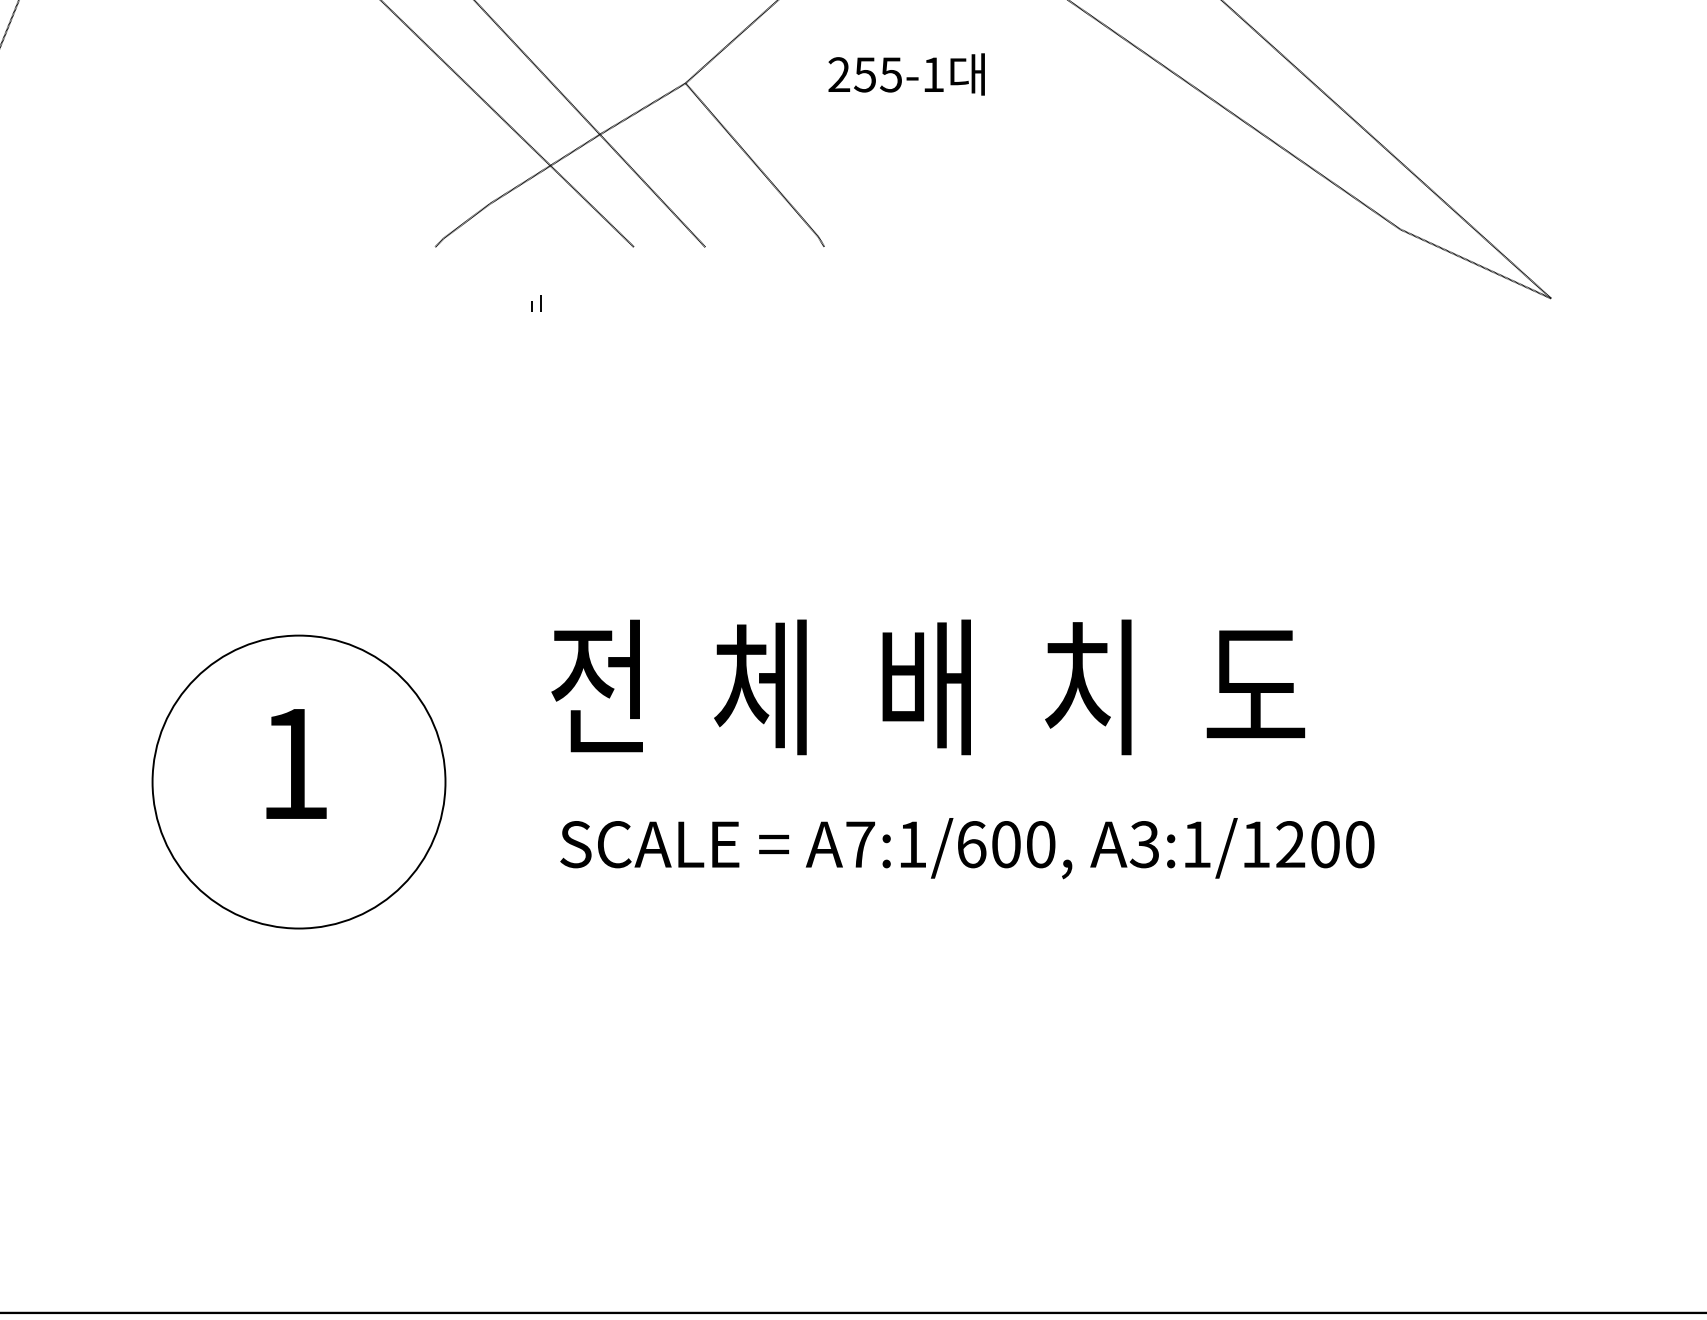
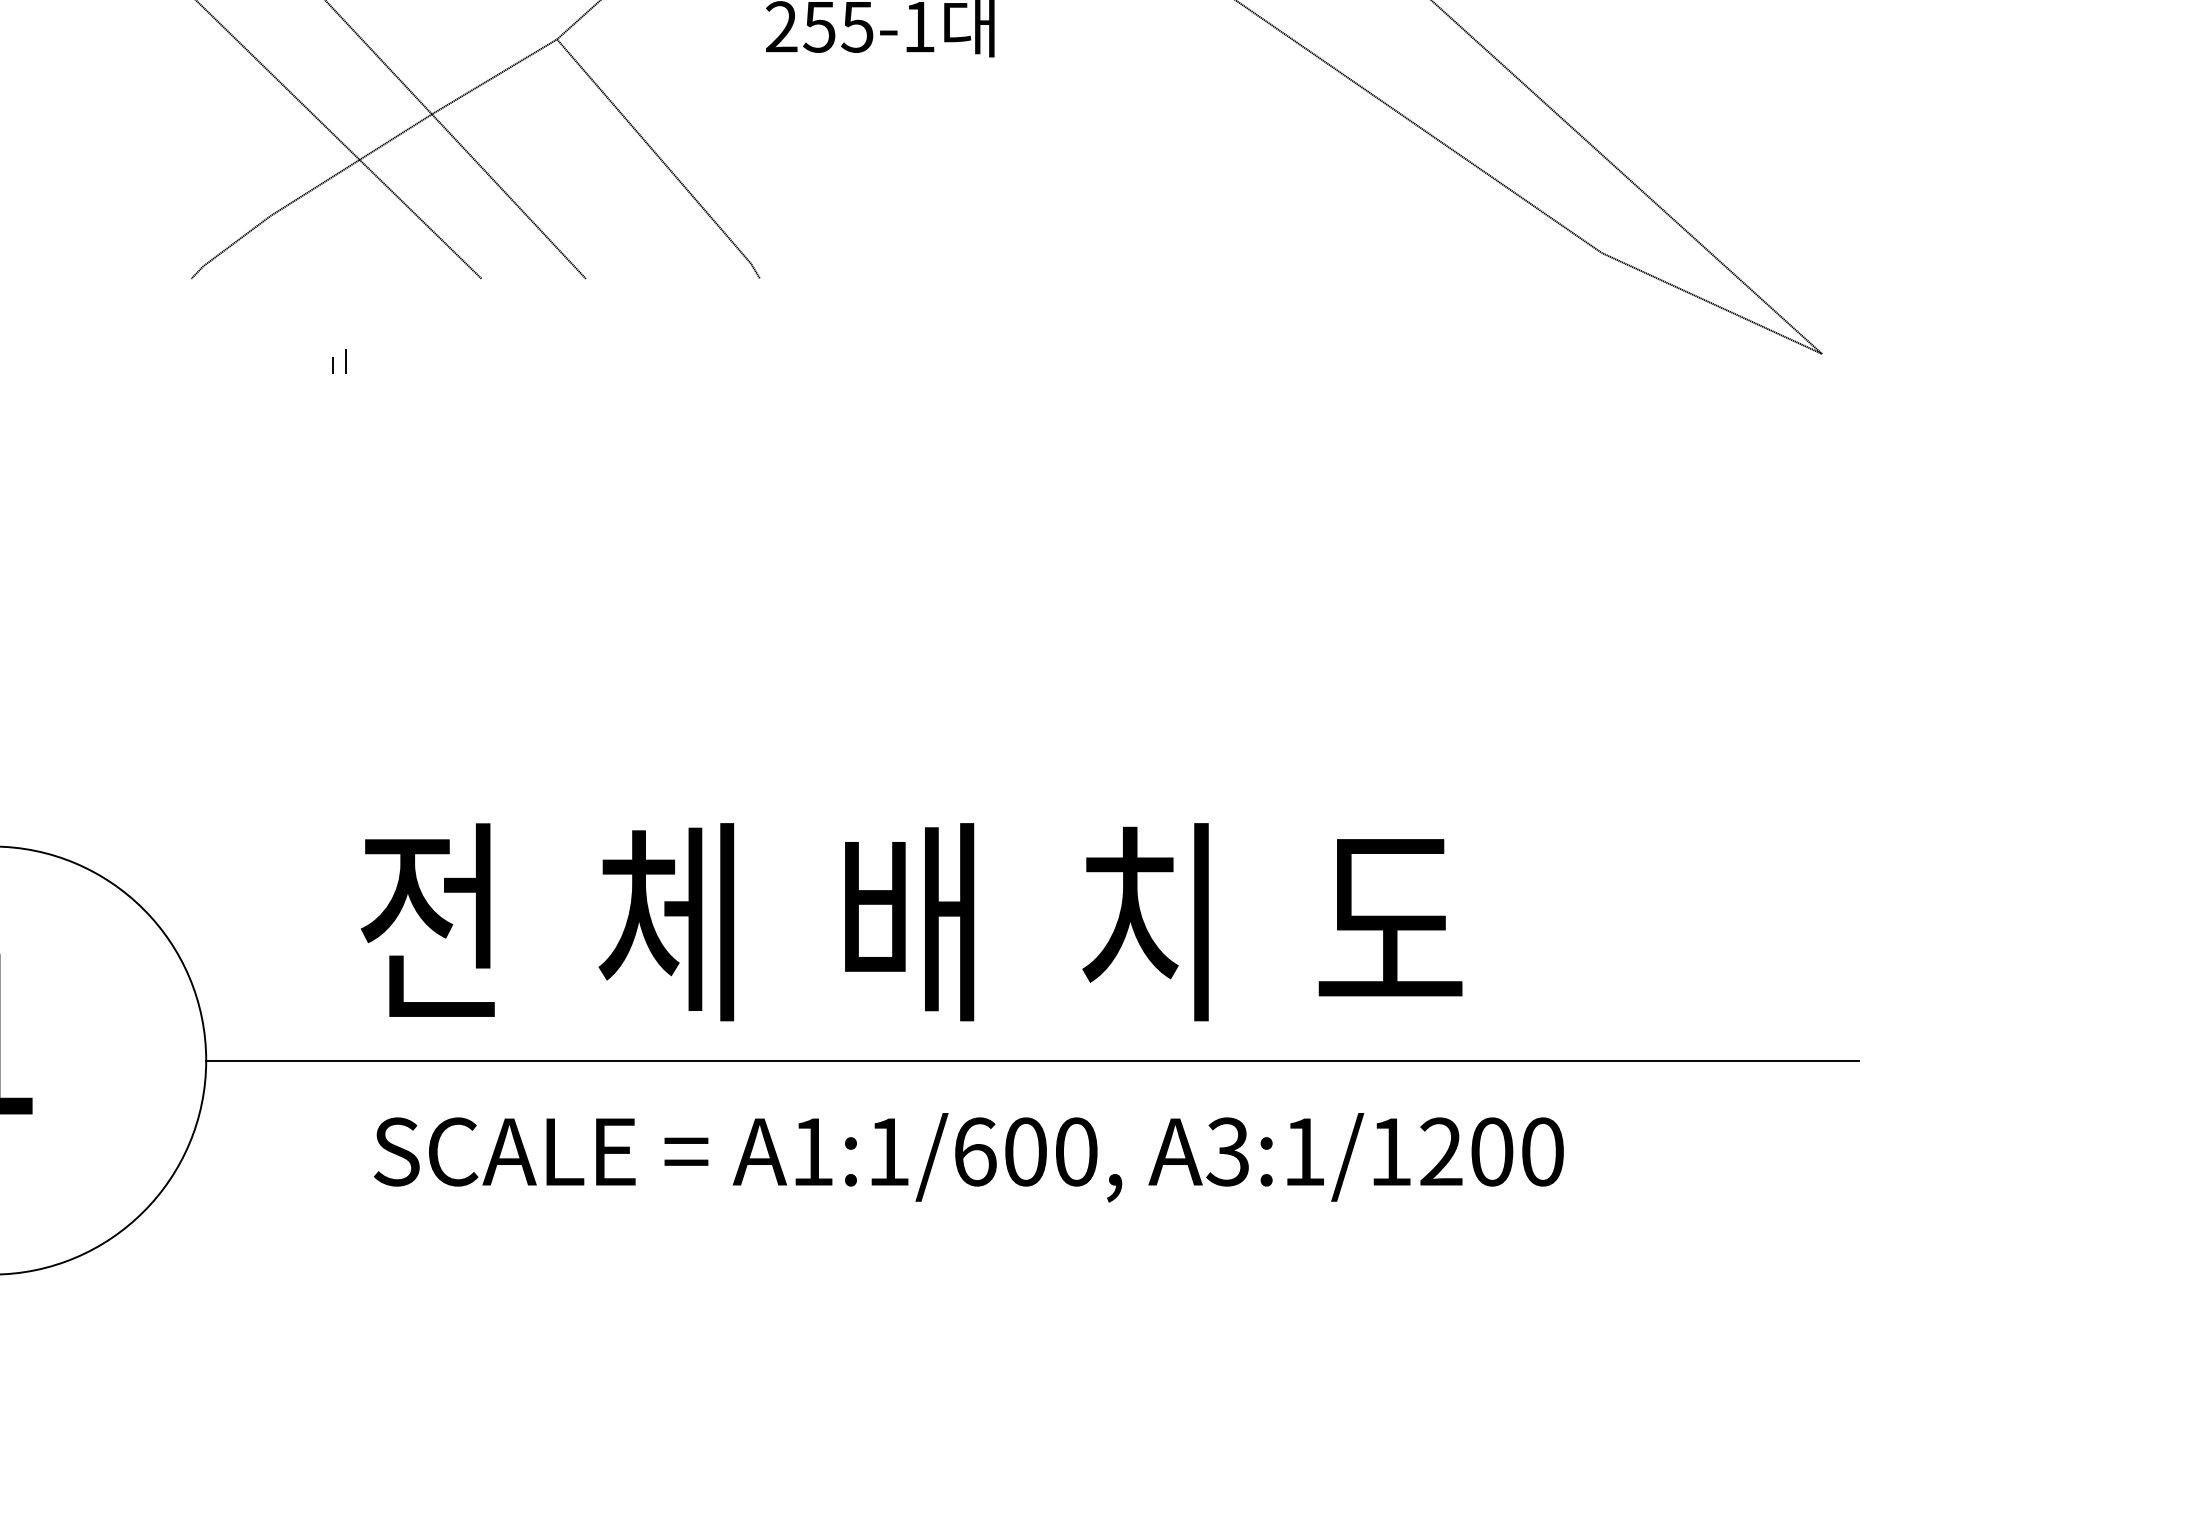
line: (1010, 782) -> (1031, 1061), added
text: (860, 844) -> (812, 1151), A7:1/600, -> A1:1/600,

